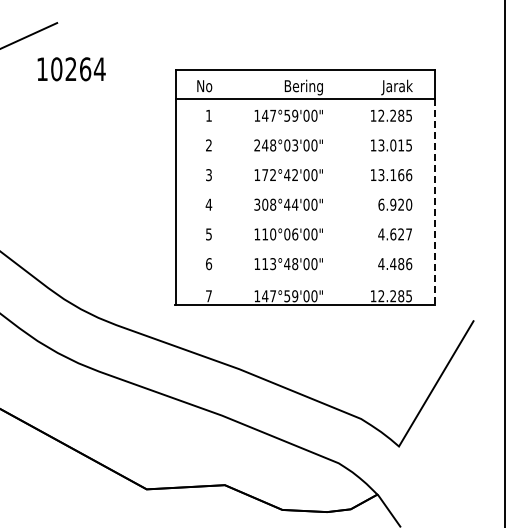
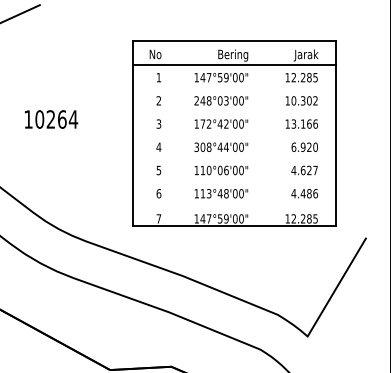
text: (71, 69) -> (51, 119), moved
text: (394, 145) -> (304, 100), 13.015 -> 10.302
line: (435, 202) -> (336, 145), dashed -> solid

